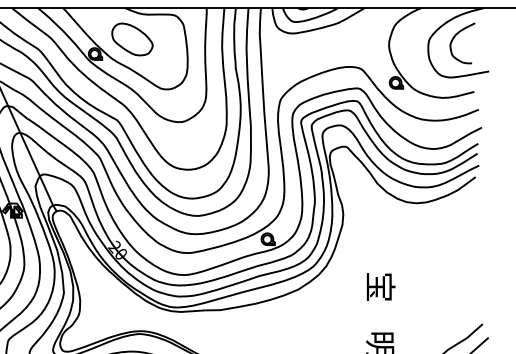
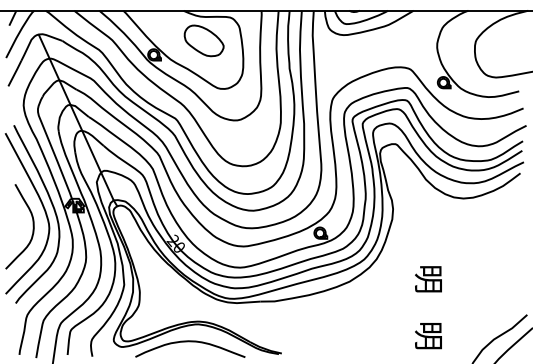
curve: (455, 37) -> (501, 38), removed
part: (131, 39) -> (203, 40), moved
text: (381, 286) -> (429, 278), 宝 -> 明

